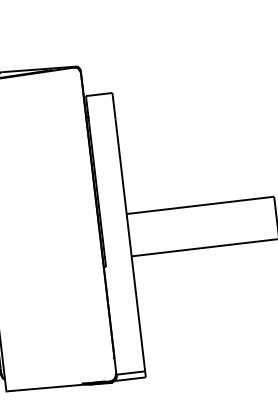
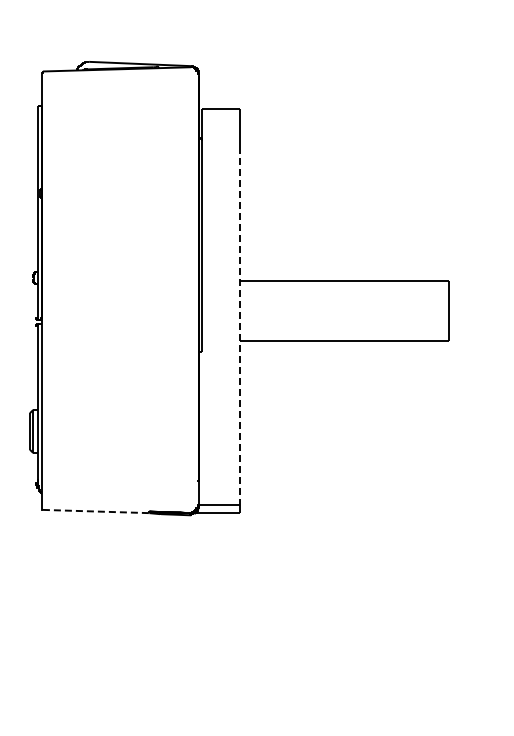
line: (130, 245) -> (239, 325), solid -> dashed
line: (45, 388) -> (96, 511), solid -> dashed

